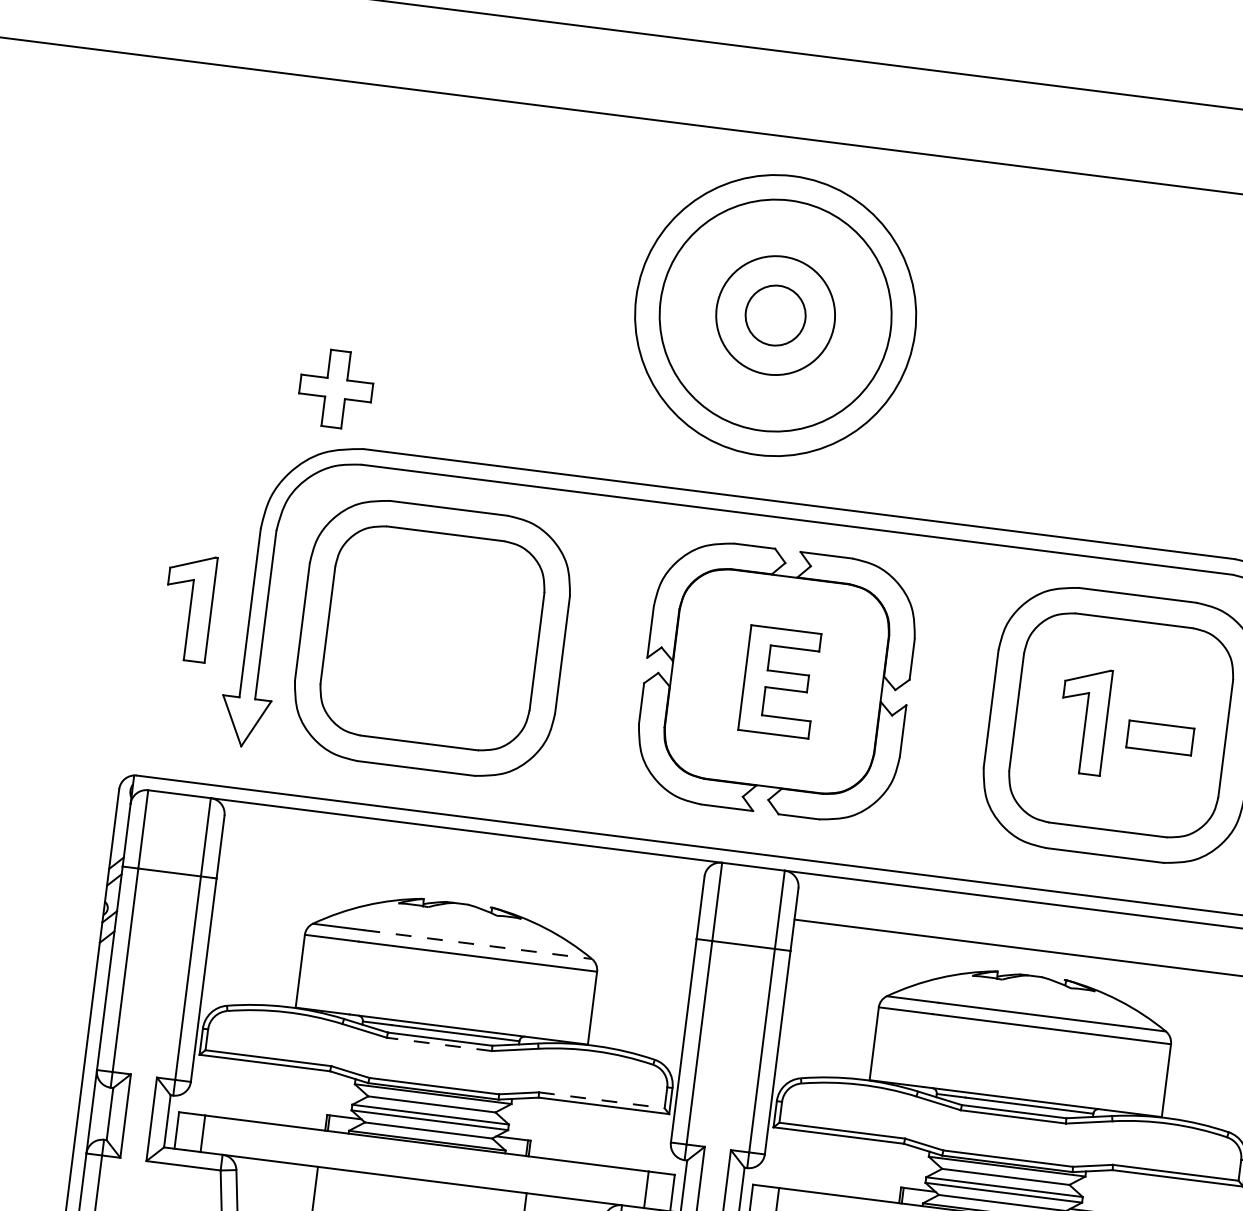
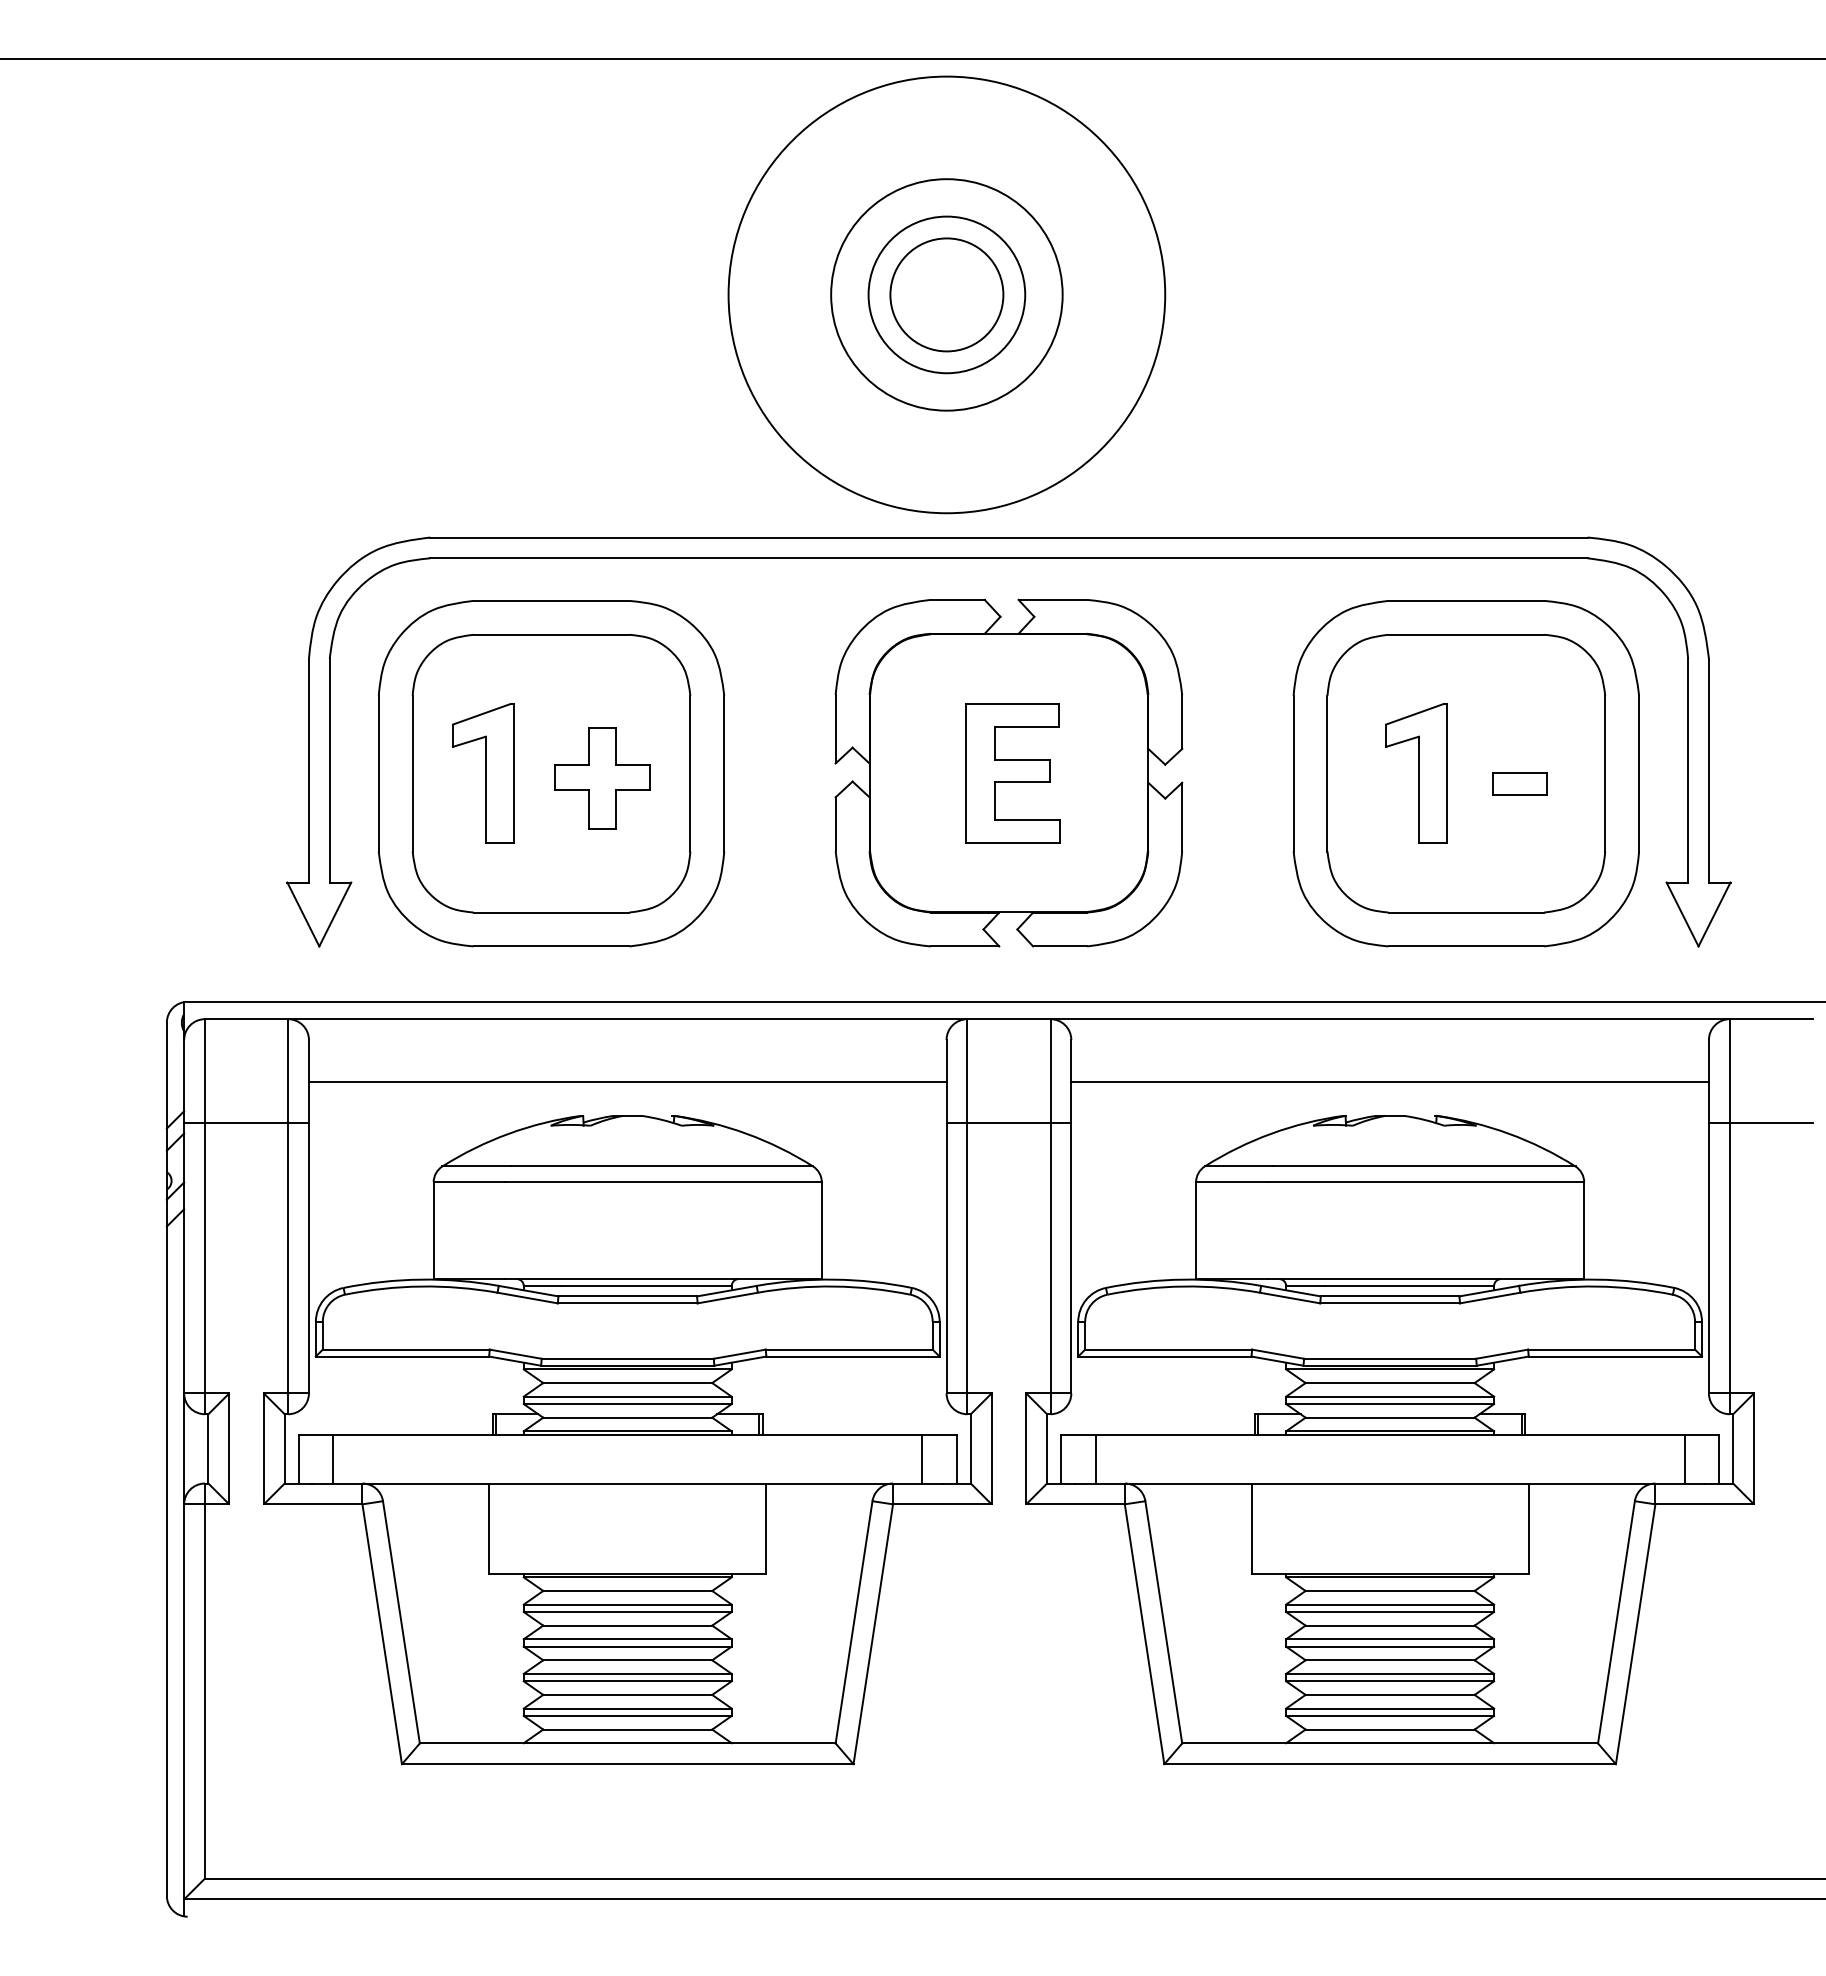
circle: (775, 315) -> (946, 294), size x0.62
circle: (775, 315) -> (946, 294), size x1.43
circle: (775, 315) -> (946, 294), size x1.43
part: (336, 389) -> (602, 778), moved
part: (188, 607) -> (483, 773), moved
part: (1160, 737) -> (1519, 783), size x0.62
line: (460, 877) -> (627, 1081), added
line: (478, 944) -> (662, 1166), dashed -> solid
line: (439, 1044) -> (627, 1303), dashed -> solid
line: (602, 1100) -> (849, 1349), dashed -> solid

